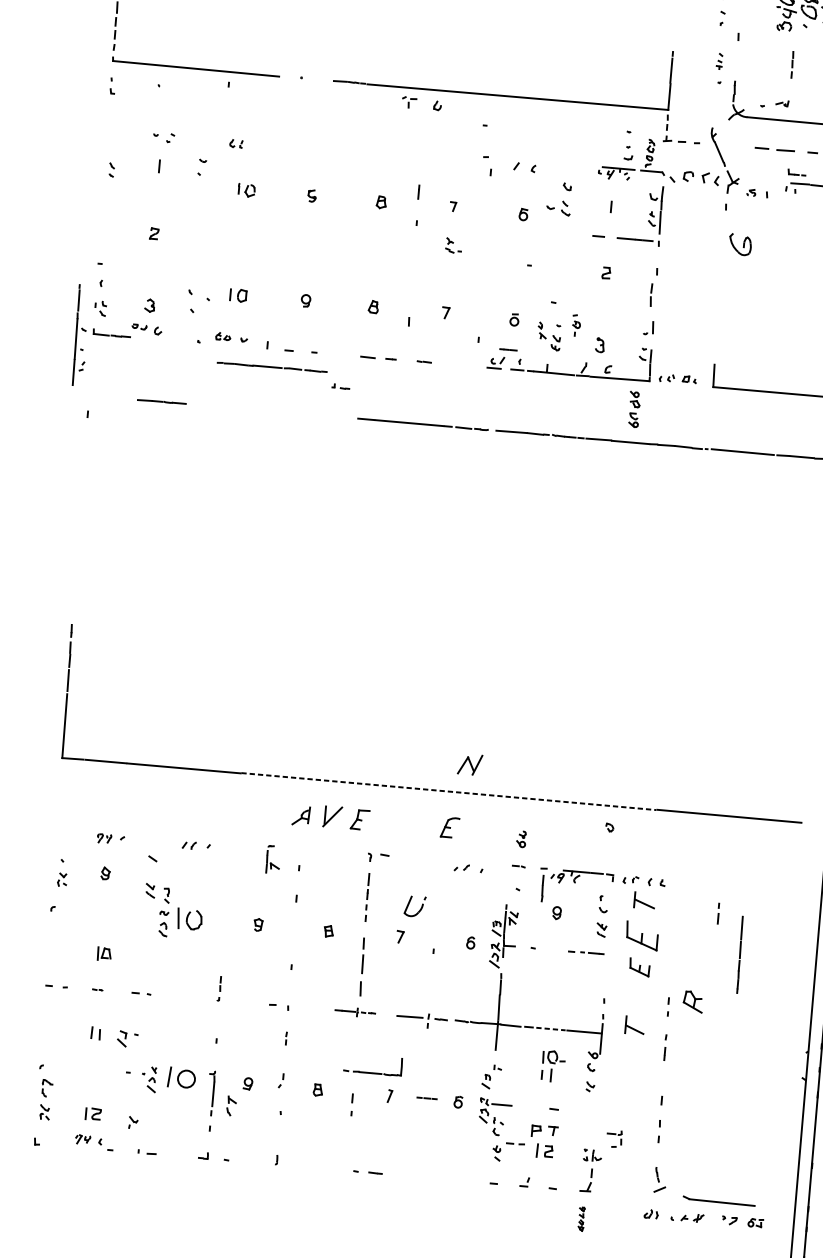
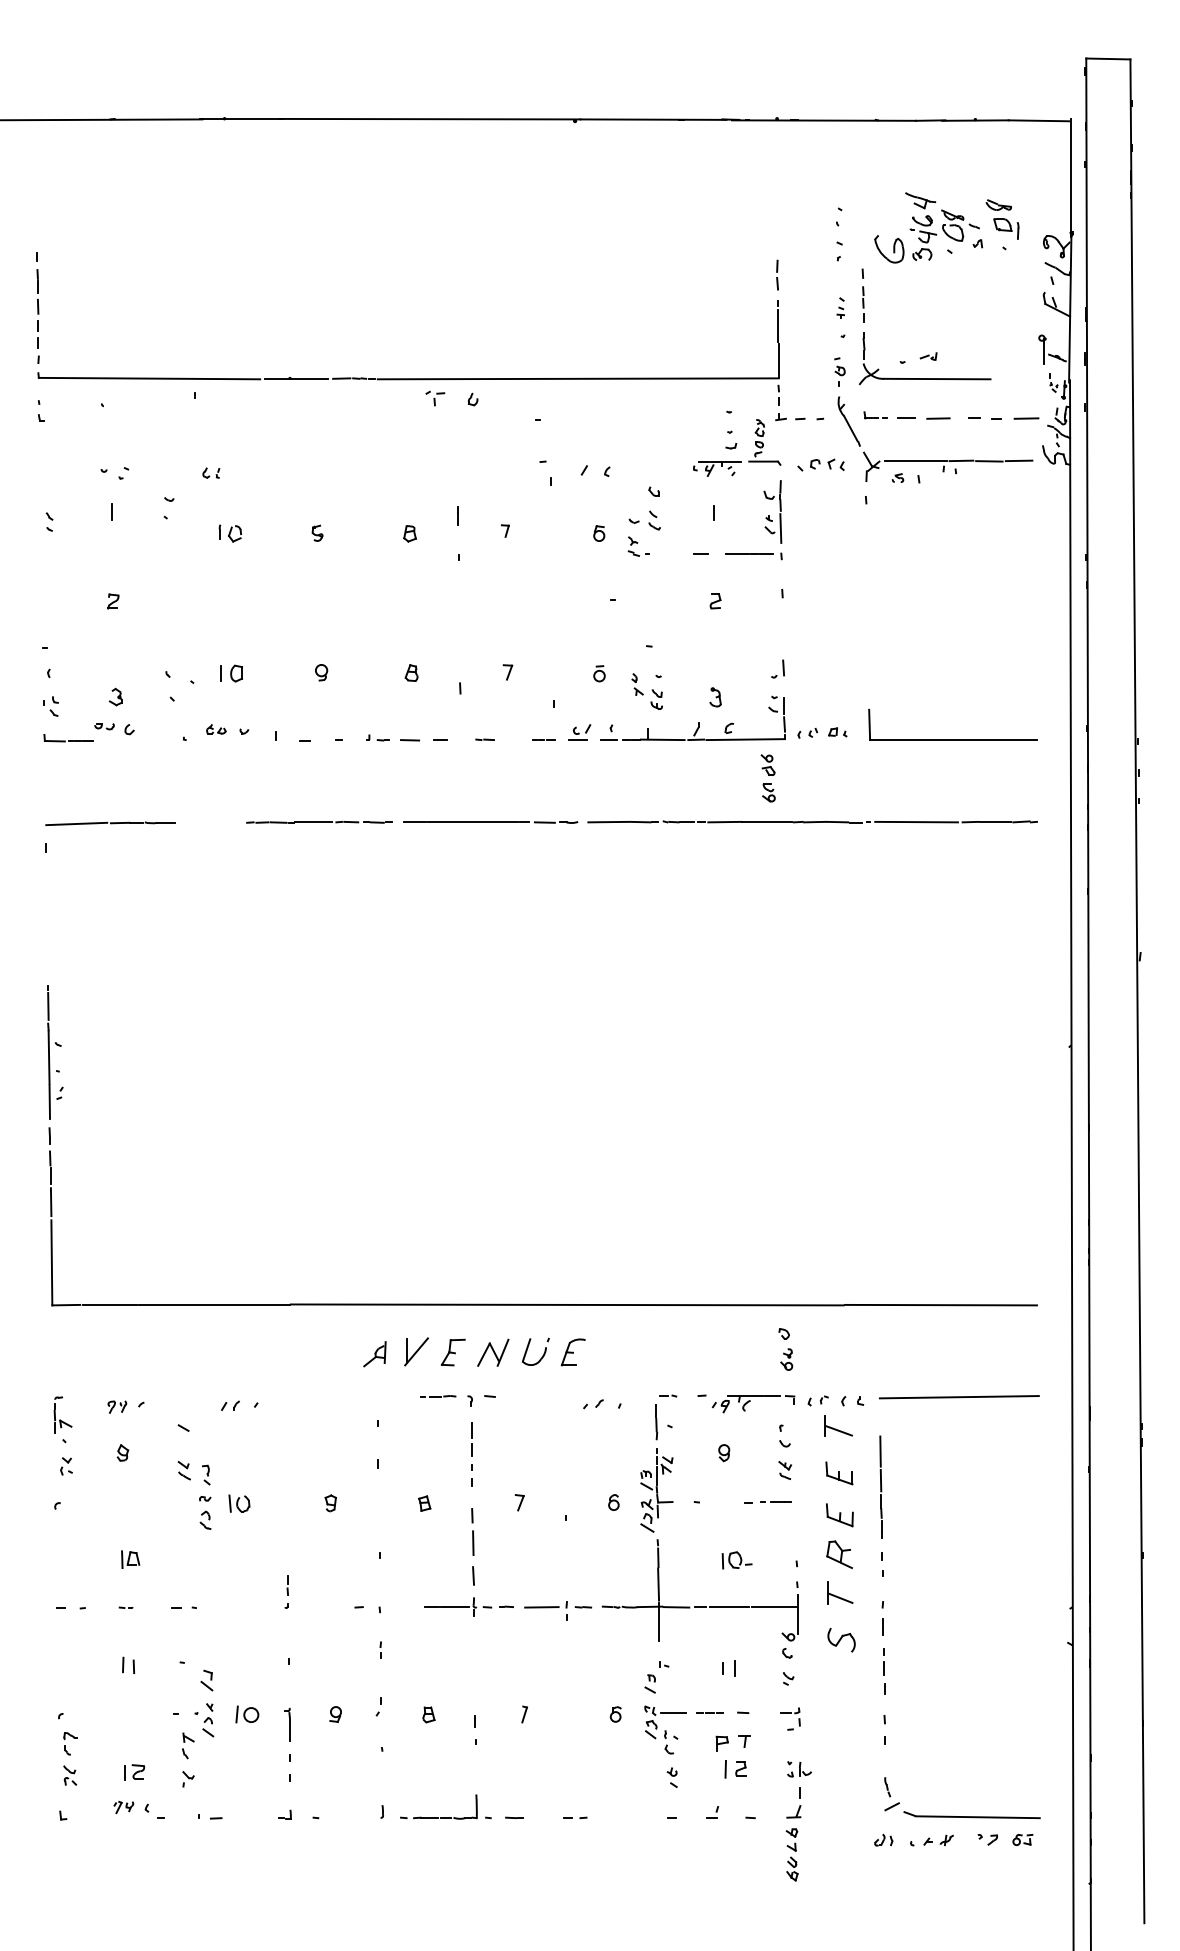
line: (792, 64) -> (863, 304), moved
line: (306, 78) -> (296, 378), added
part: (796, 172) -> (875, 415), moved
part: (694, 177) -> (820, 464), size x0.71
line: (765, 181) -> (915, 461), added
part: (740, 244) -> (889, 249), moved
part: (453, 245) -> (638, 546), moved
line: (651, 293) -> (777, 272), moved
part: (576, 325) -> (839, 371), moved
part: (81, 335) -> (55, 1052), moved
line: (508, 349) -> (543, 739), moved
line: (272, 367) -> (319, 822), moved
part: (340, 386) -> (377, 737), moved
line: (112, 397) -> (76, 823), added
part: (470, 764) -> (493, 1352), moved
line: (449, 791) -> (567, 1304), dashed -> solid
part: (521, 839) -> (786, 1359), moved
line: (346, 851) -> (438, 1396), added
part: (272, 859) -> (62, 1414), moved
line: (736, 886) -> (958, 1397), added
part: (542, 888) -> (656, 1422), moved
part: (409, 903) -> (528, 1348), moved
line: (718, 913) -> (883, 1661), moved
part: (189, 919) -> (239, 1503), size x0.62
part: (642, 935) -> (839, 1473), size x0.62
line: (739, 954) -> (880, 1486), moved
part: (693, 1001) -> (839, 1554), moved
part: (354, 1011) -> (468, 1606), size x1.67
line: (550, 1029) -> (729, 1607), dashed -> solid
part: (121, 1038) -> (206, 1680), moved
part: (553, 1057) -> (736, 1560), moved
part: (632, 1060) -> (841, 1639), added
part: (372, 1072) -> (438, 1817), moved
part: (181, 1078) -> (247, 1714), size x0.62
part: (211, 1088) -> (287, 1724), size x0.71
line: (426, 1097) -> (709, 1712), moved
part: (231, 1105) -> (188, 1745), moved
part: (614, 1138) -> (790, 1718), moved
part: (515, 1143) -> (575, 1817), moved
part: (718, 1201) -> (971, 1815), size x1.43
part: (581, 1218) -> (791, 1854), size x1.67

